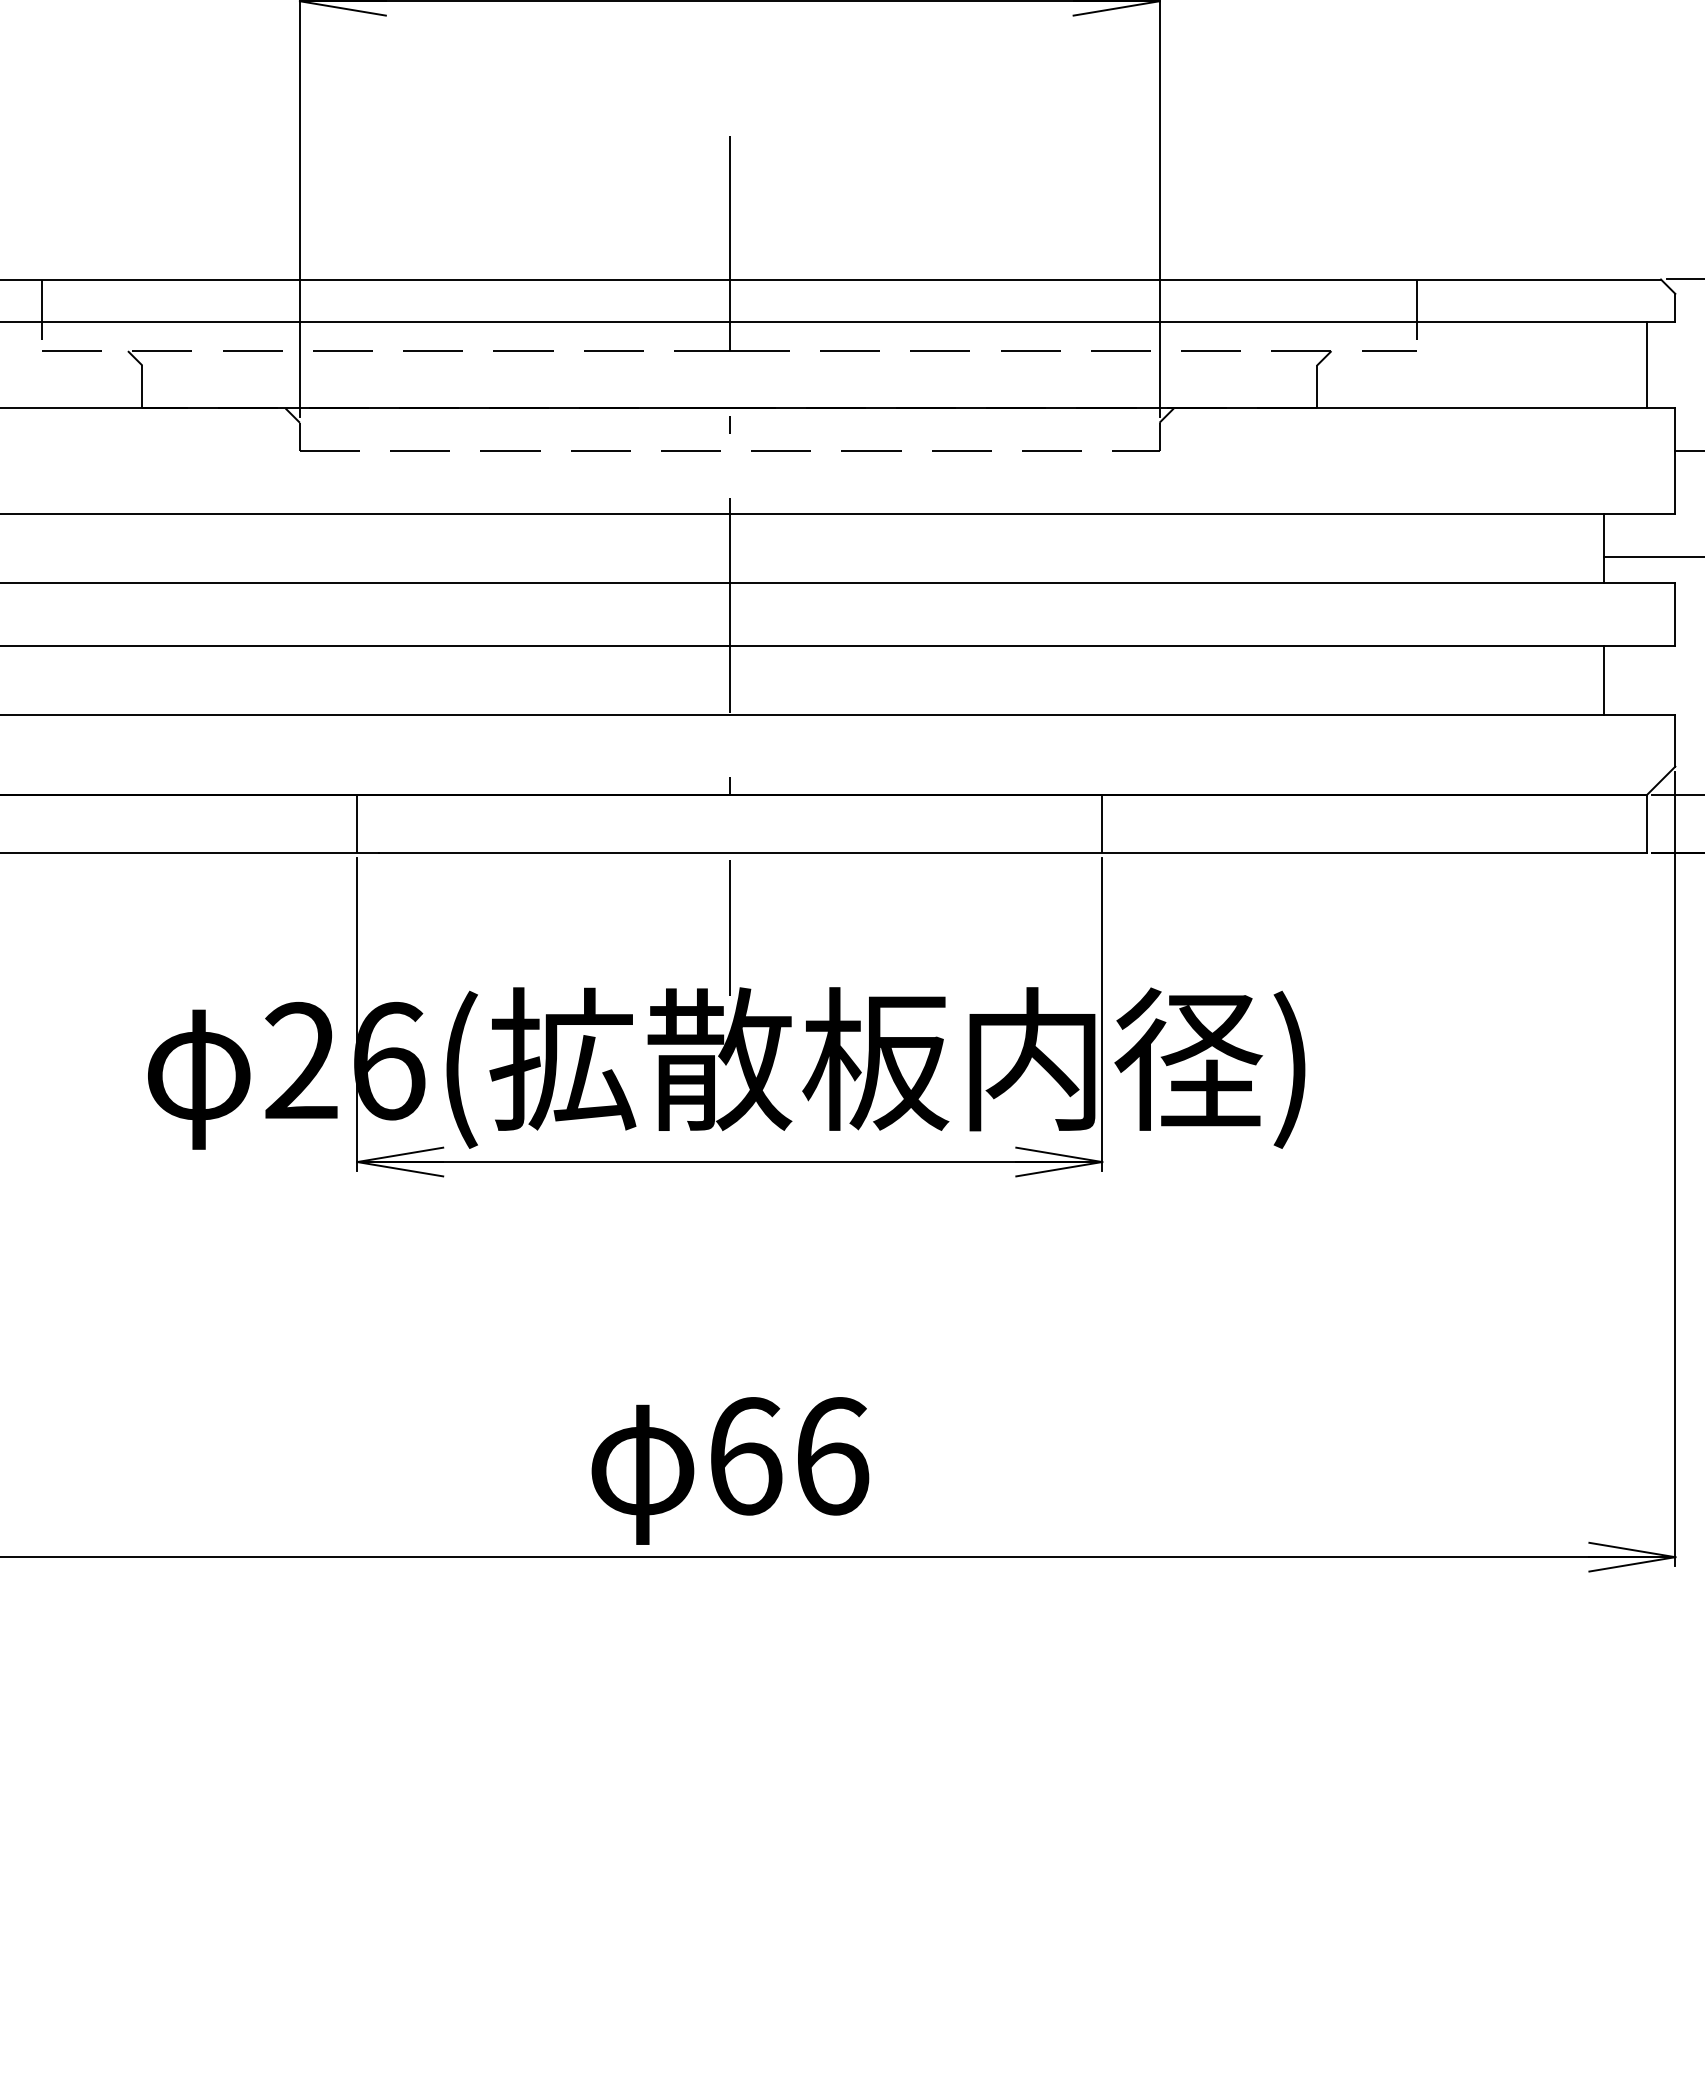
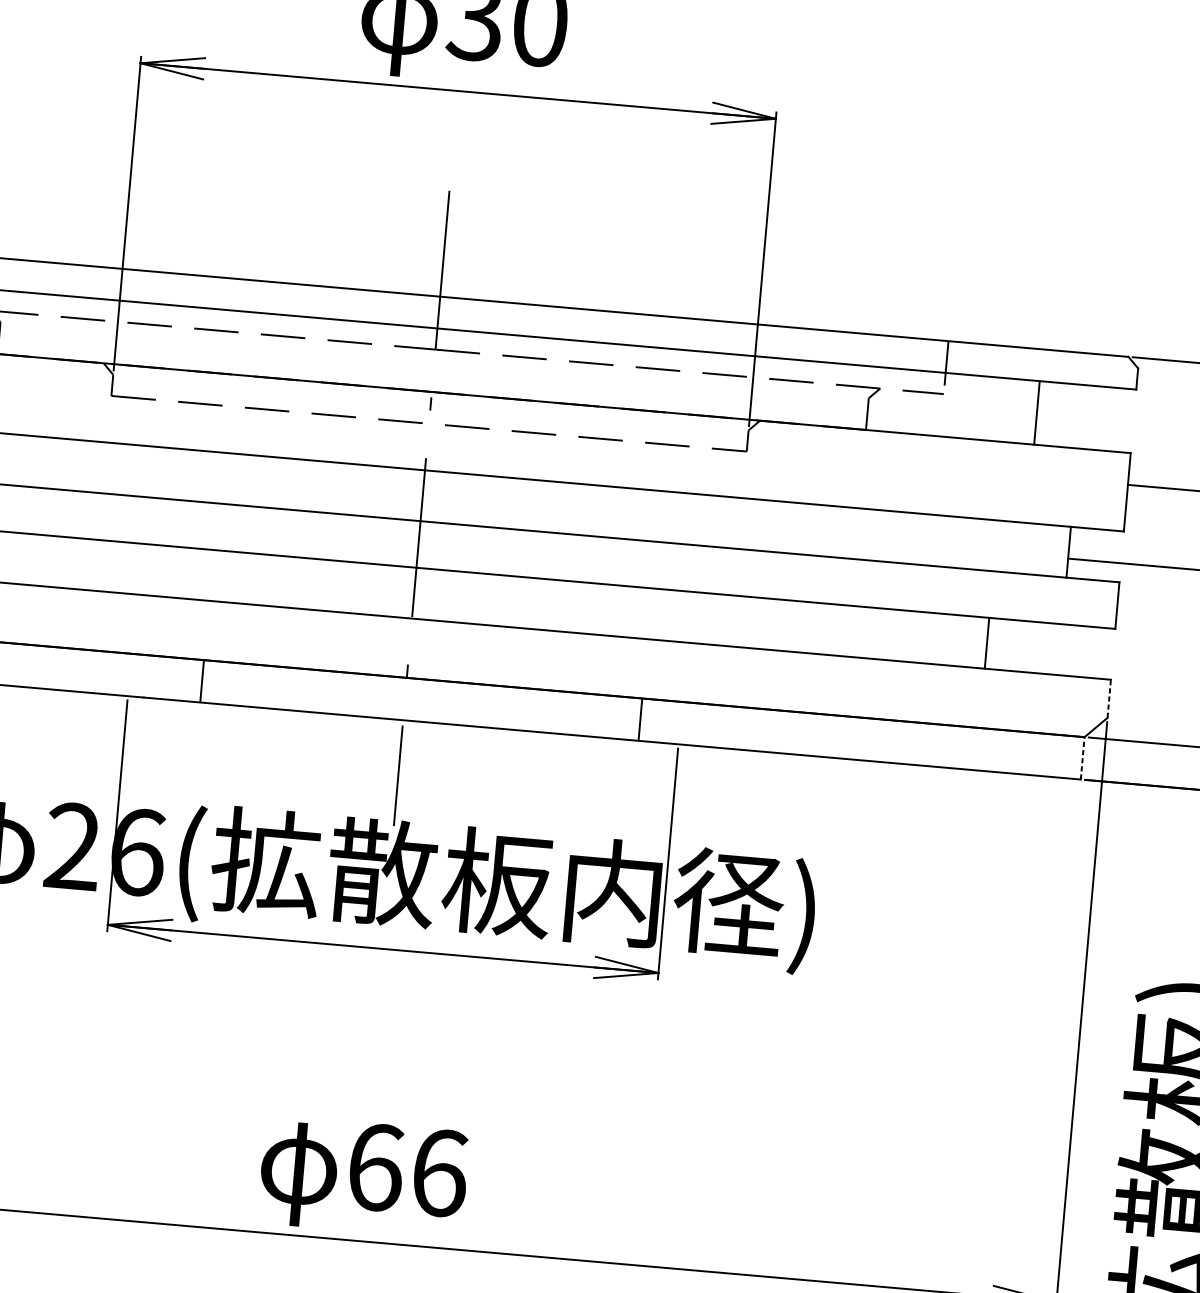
line: (1646, 365) -> (1036, 412), moved
line: (1603, 680) -> (986, 643), moved
line: (1675, 740) -> (1109, 698), solid -> dashed
line: (357, 823) -> (202, 681), moved
line: (1102, 823) -> (640, 719), moved
line: (1646, 823) -> (1082, 758), solid -> dashed

